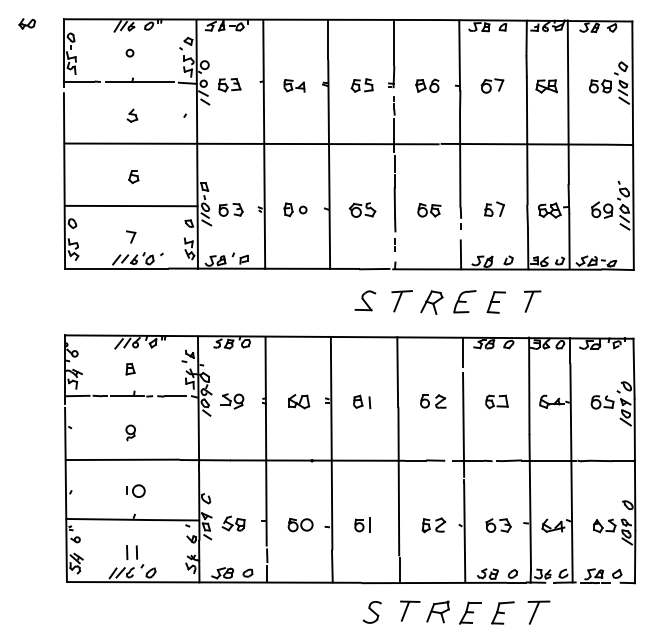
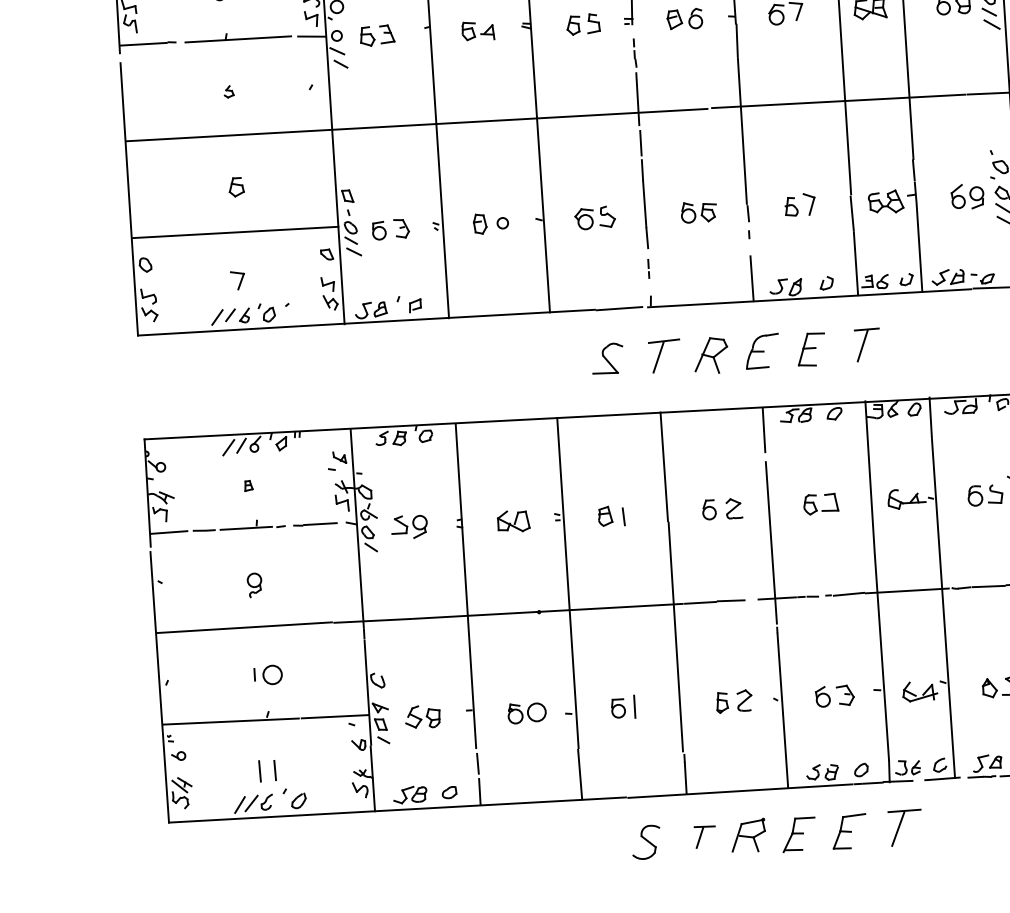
part: (132, 115) -> (229, 91), size x0.6
part: (130, 368) -> (248, 485), size x0.6
part: (410, 610) -> (705, 836), size x0.7

